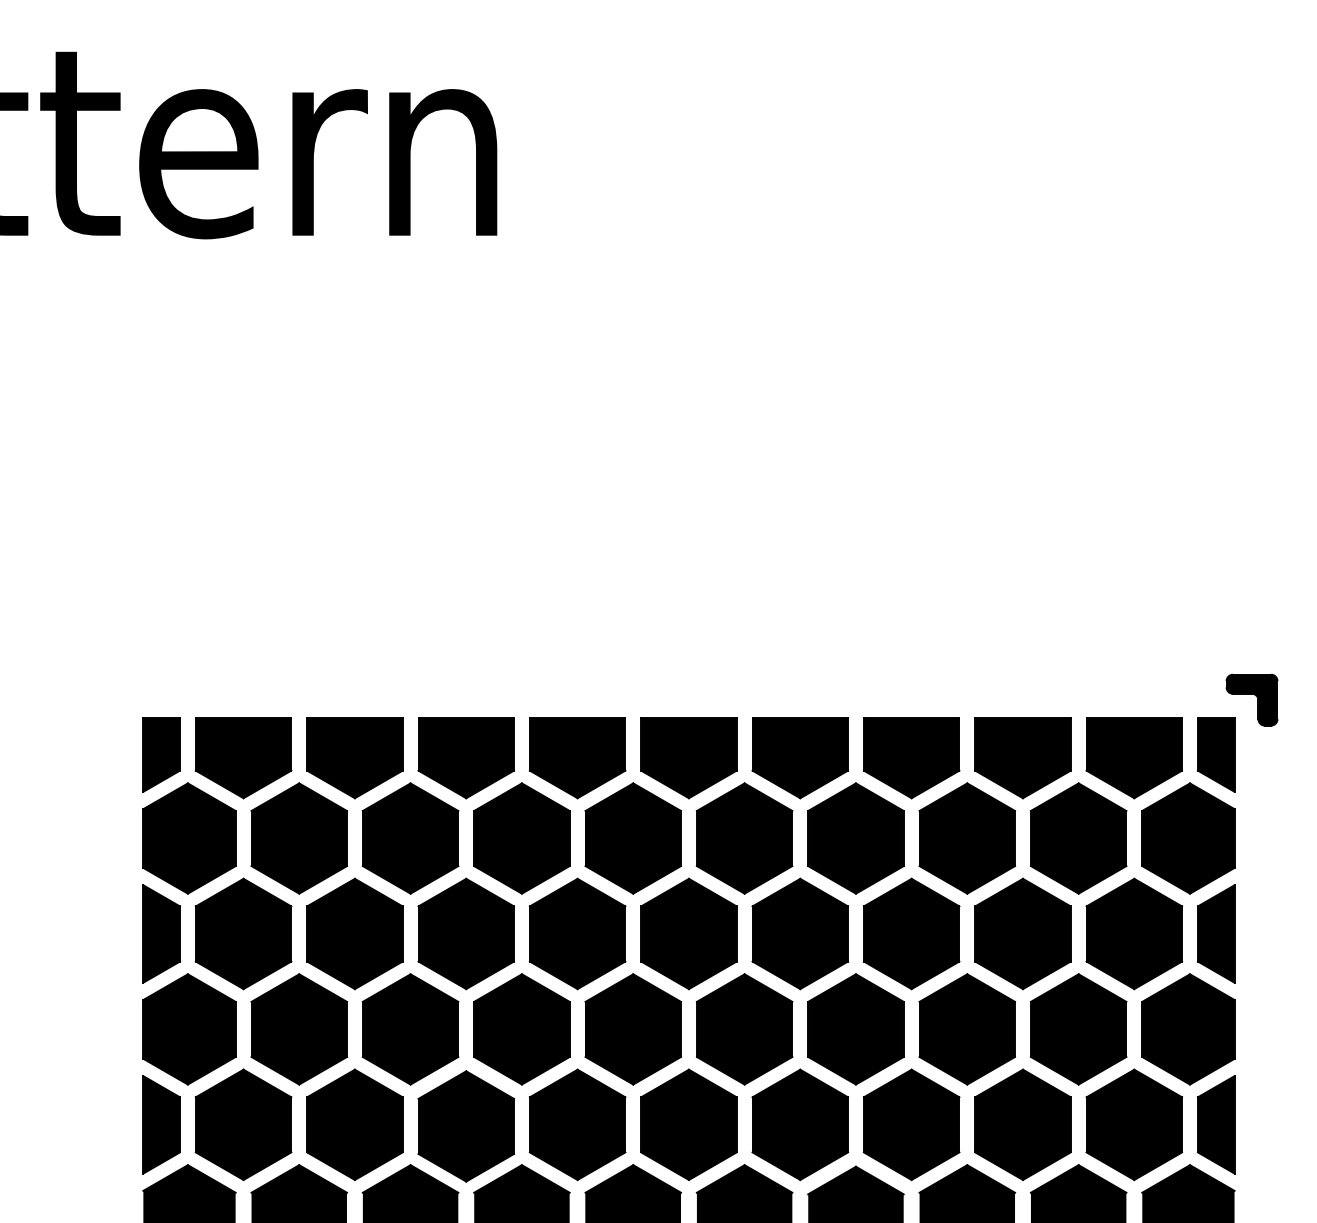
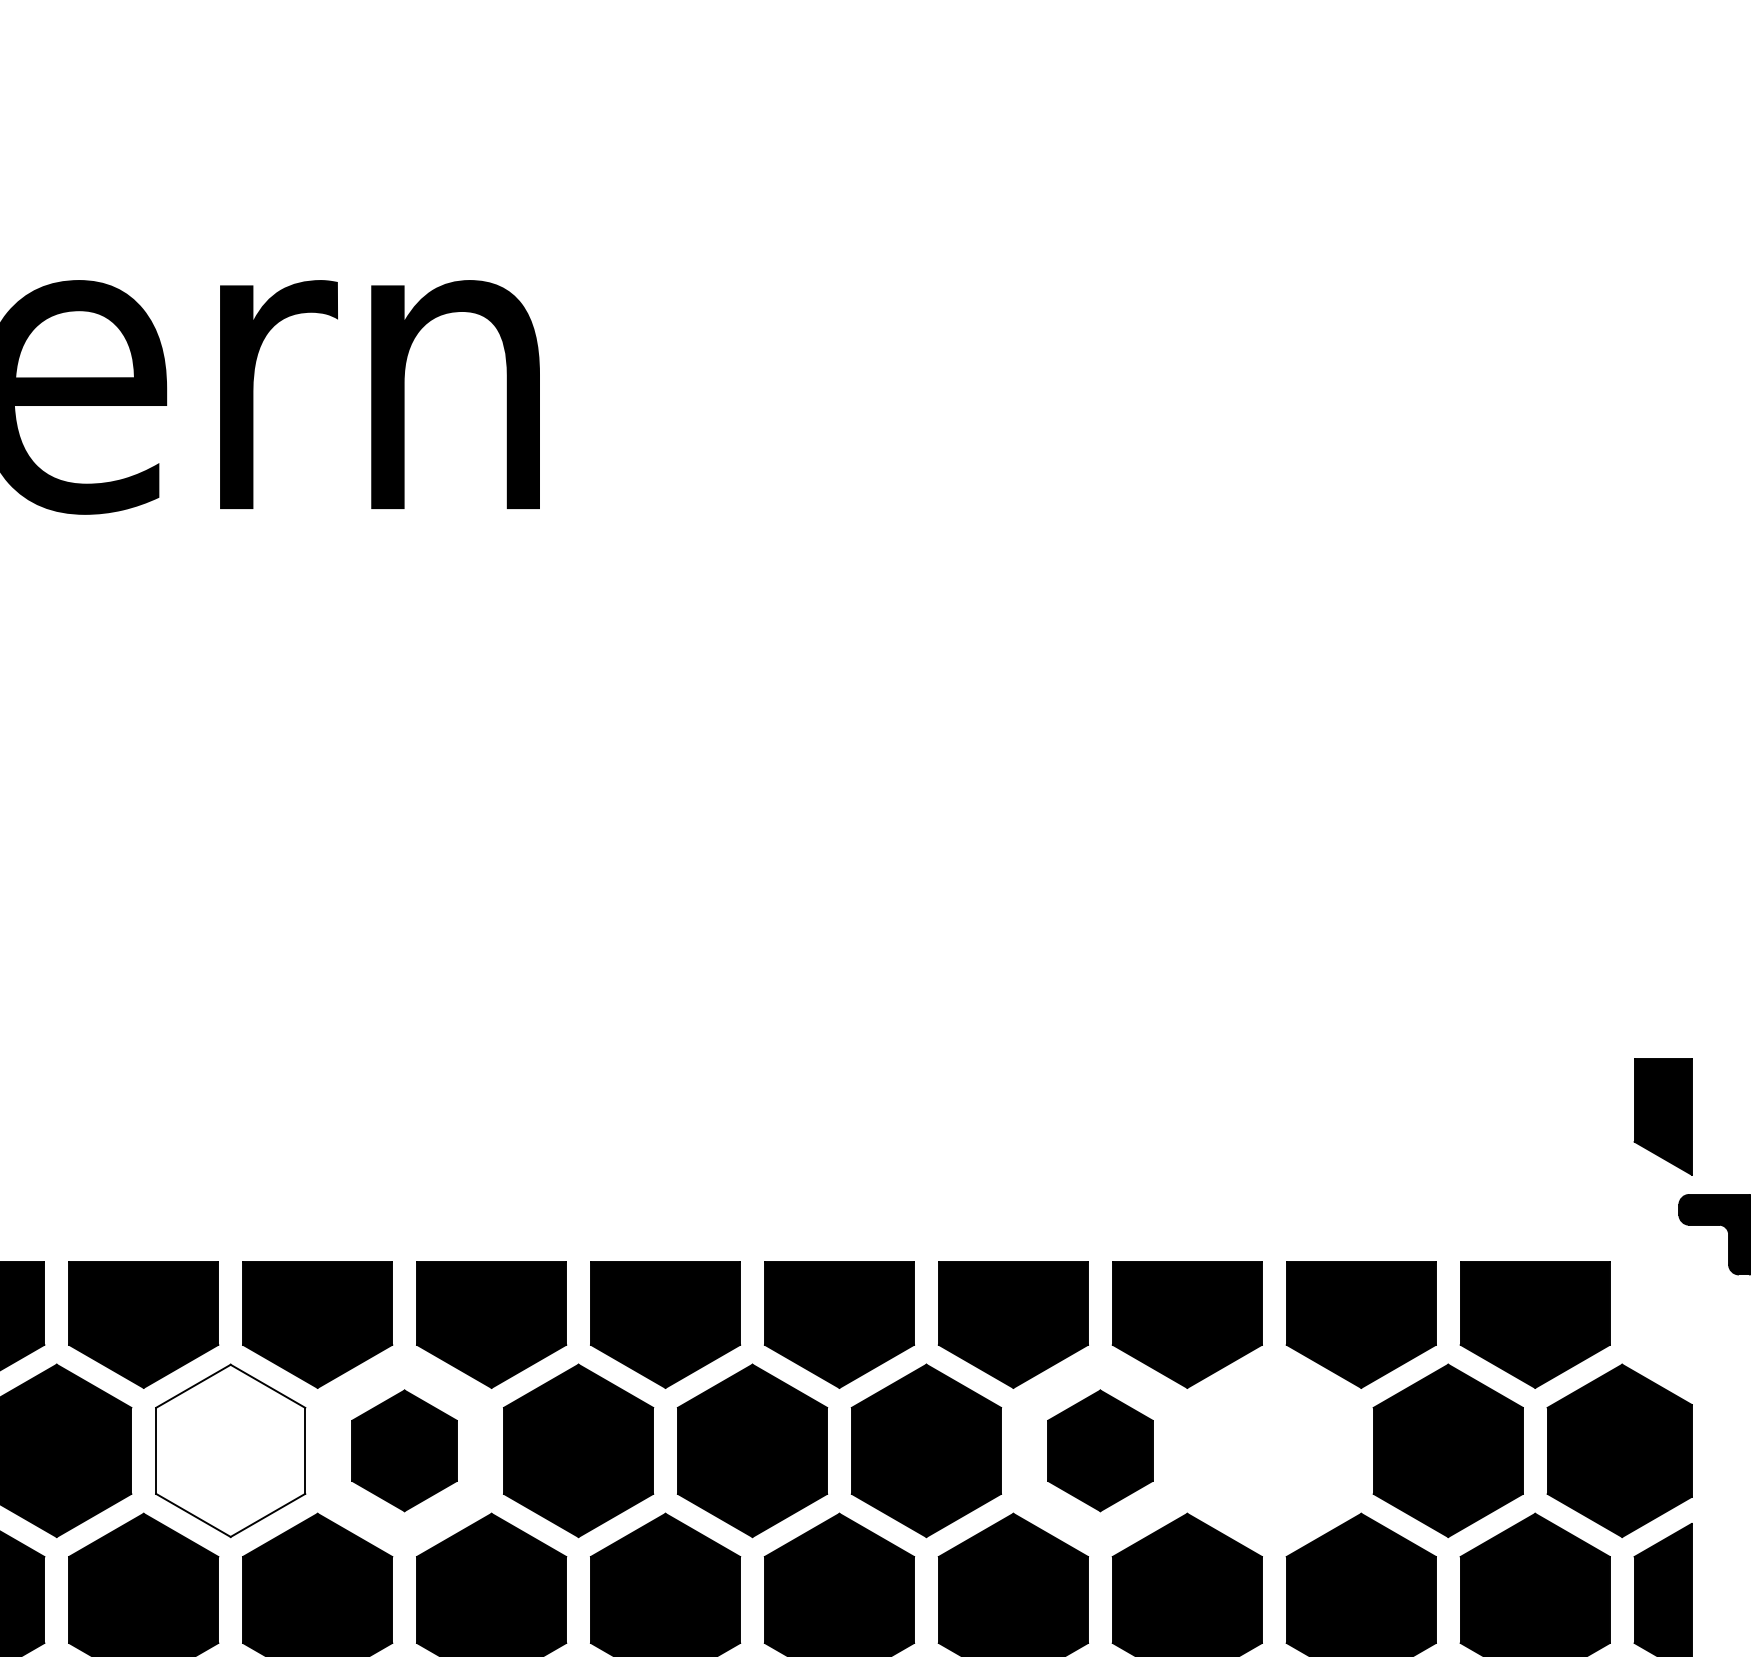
part: (1216, 754) -> (1663, 1116), moved
fill: (298, 838) -> (229, 1450), removed
part: (410, 838) -> (404, 1450), size x0.7
part: (855, 838) -> (1099, 1450), size x0.7
part: (967, 838) -> (1274, 1450), removed

